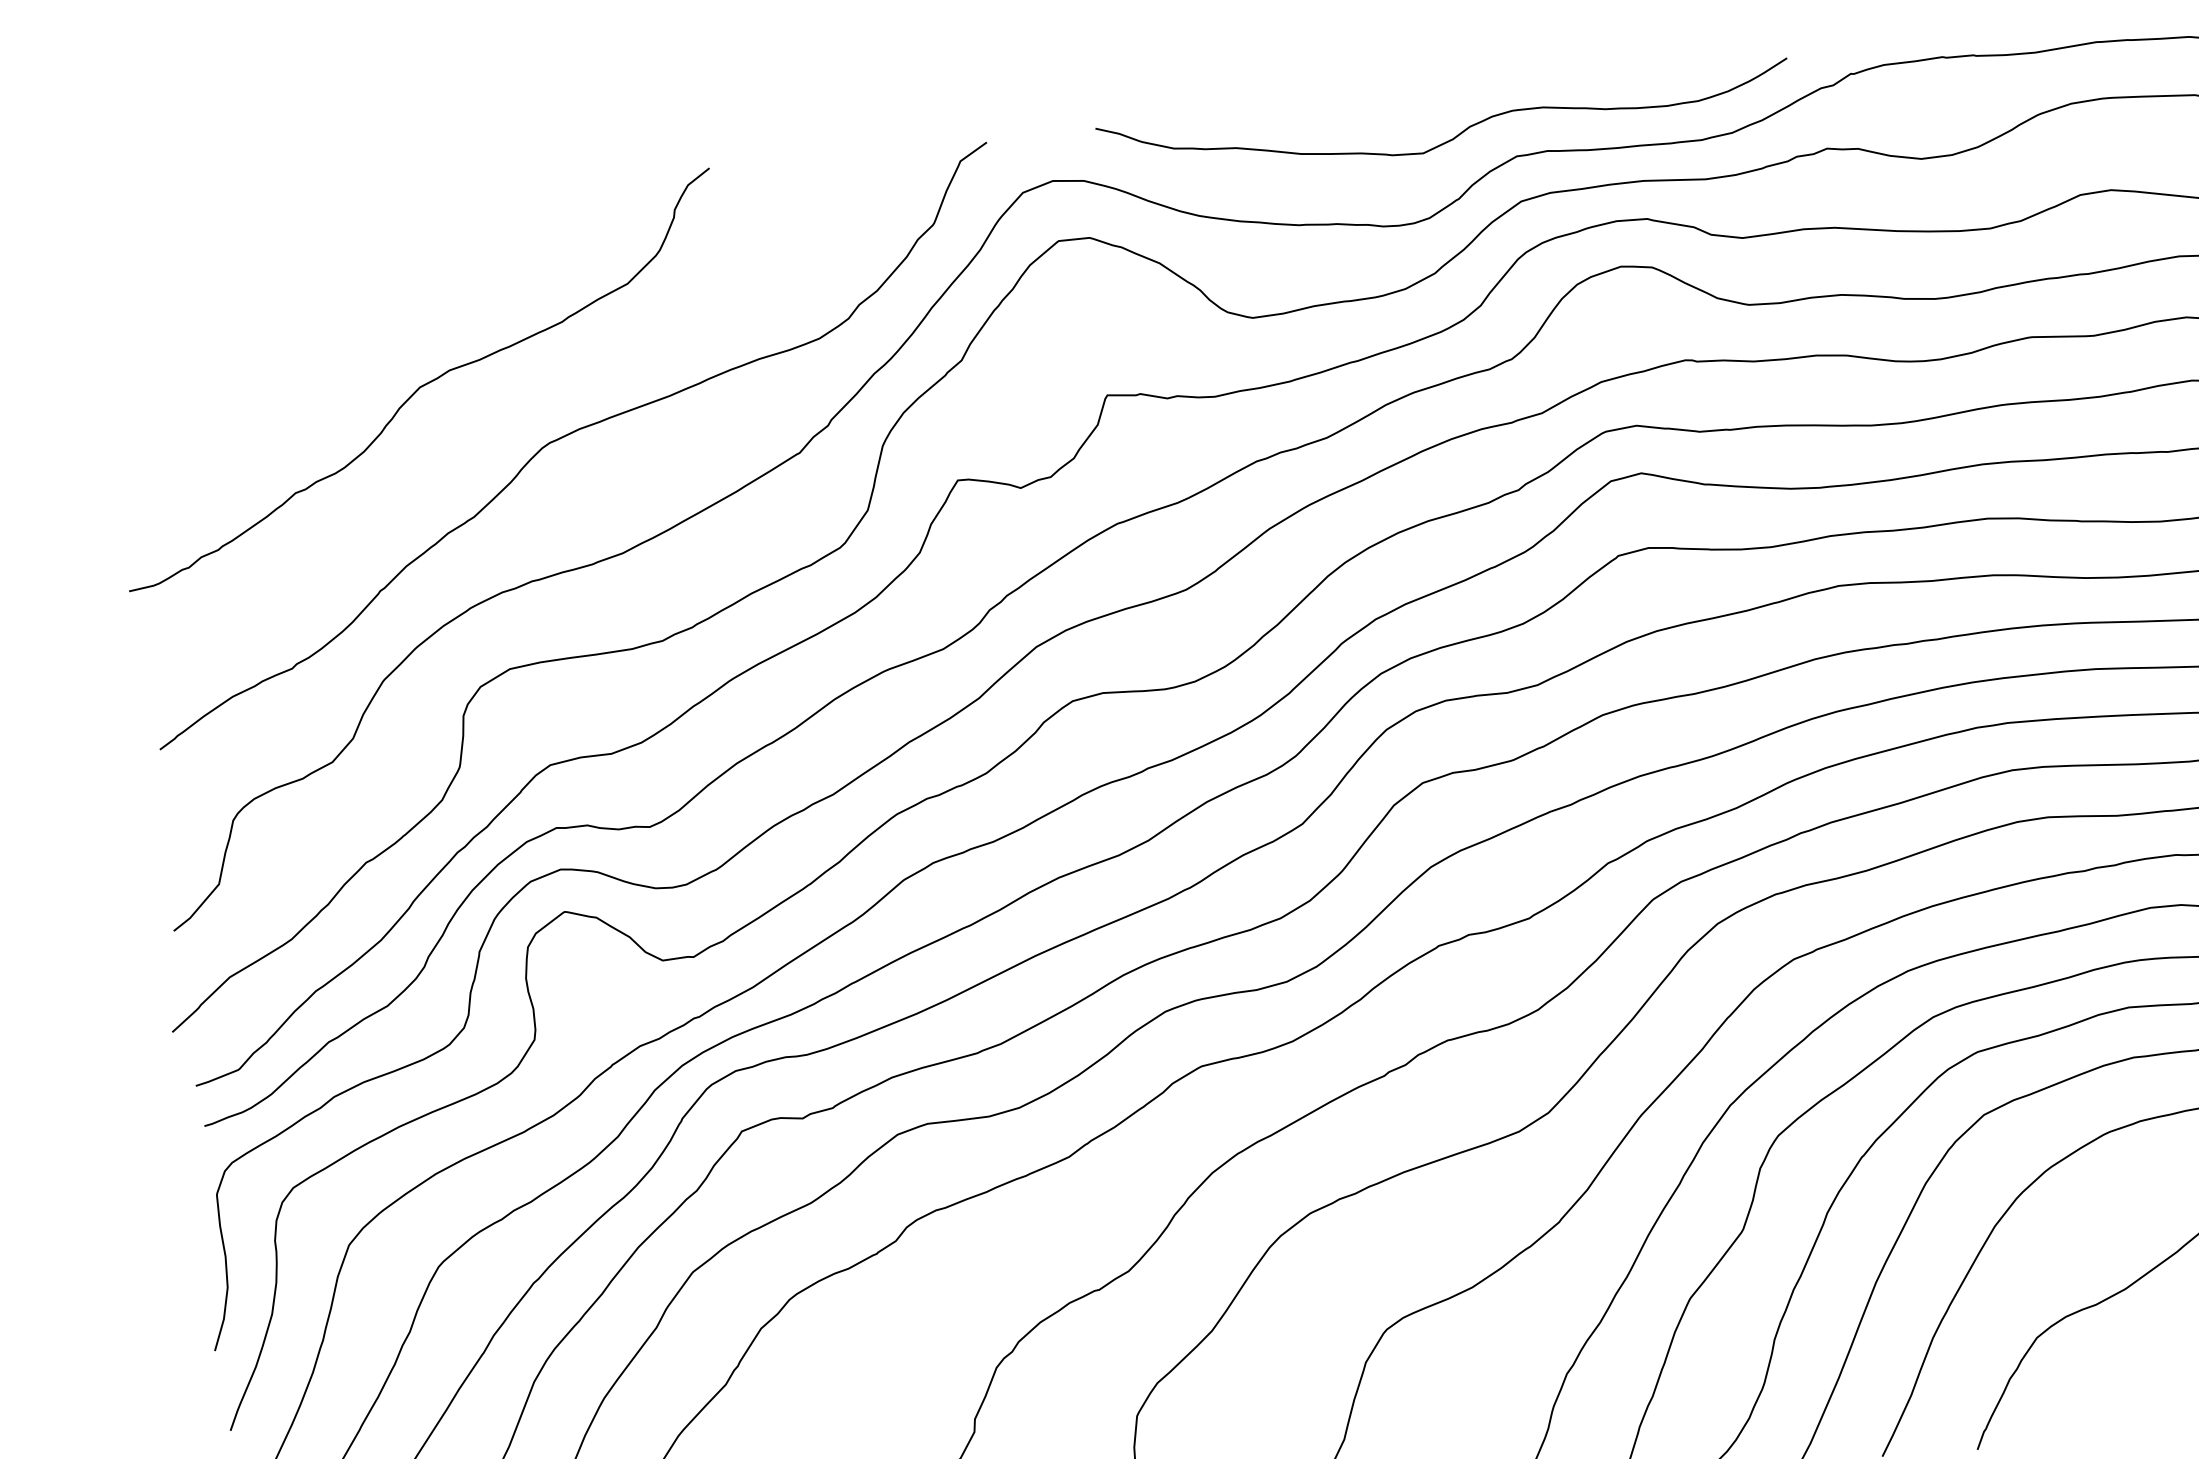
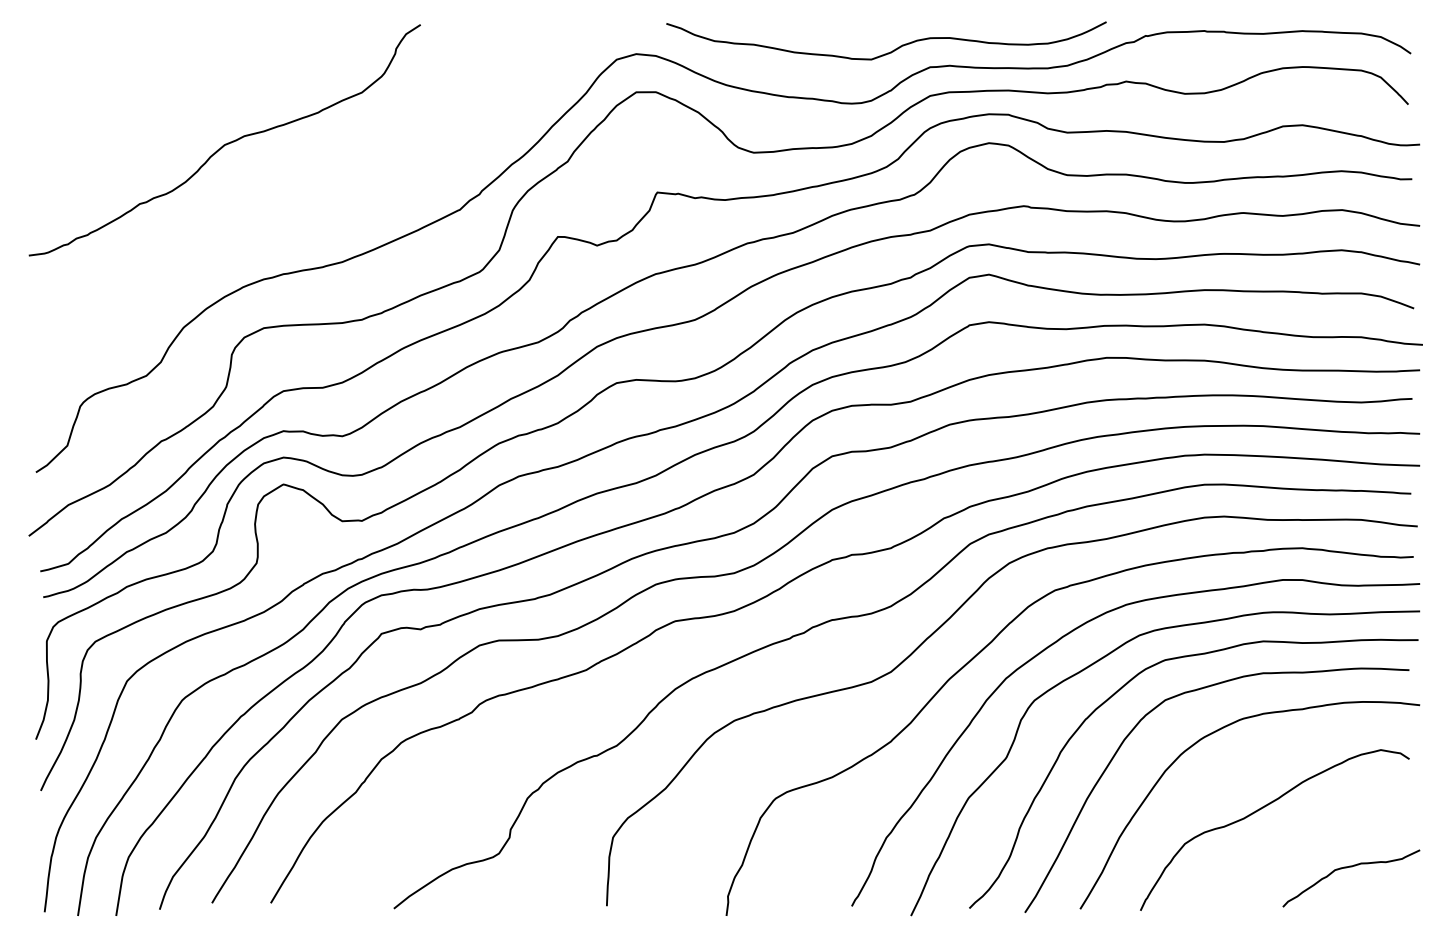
curve: (567, 437) -> (314, 185), removed

